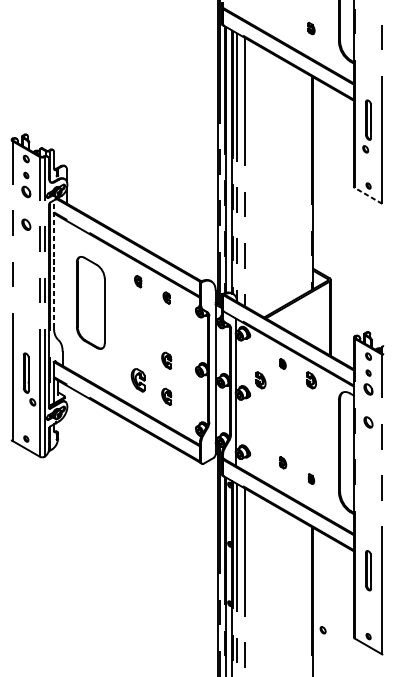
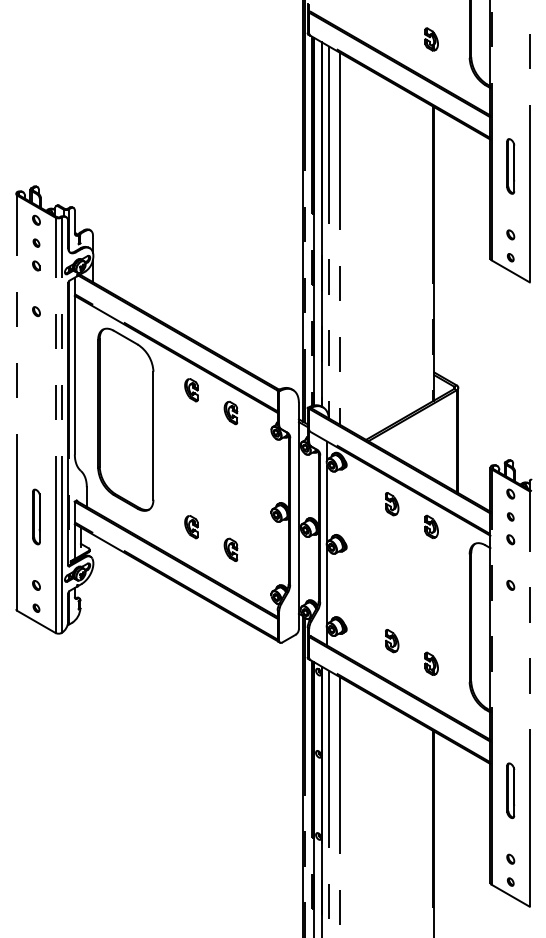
part: (311, 28) -> (431, 39), size x1.43
part: (365, 149) -> (510, 234), moved
part: (26, 191) -> (36, 265), size x0.62
line: (368, 195) -> (510, 271), dashed -> solid
part: (26, 224) -> (36, 311), size x0.62
line: (53, 263) -> (74, 365), dashed -> solid
part: (138, 281) -> (191, 390), size x1.43
part: (166, 297) -> (230, 412), size x1.43
part: (90, 302) -> (125, 419), size x1.43
part: (166, 360) -> (230, 499), removed
part: (283, 364) -> (392, 504), size x1.67
part: (260, 379) -> (361, 526), removed
part: (138, 380) -> (191, 527), size x0.71
part: (368, 389) -> (510, 539), size x0.62
part: (32, 402) -> (36, 585), moved
part: (368, 422) -> (510, 585), size x0.62
part: (283, 462) -> (392, 641), size x1.43
part: (311, 478) -> (431, 663), size x1.67
part: (322, 629) -> (510, 858), moved

